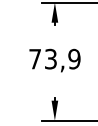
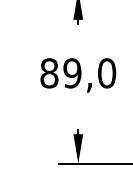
text: (54, 58) -> (77, 72), 73,9 -> 89,0

